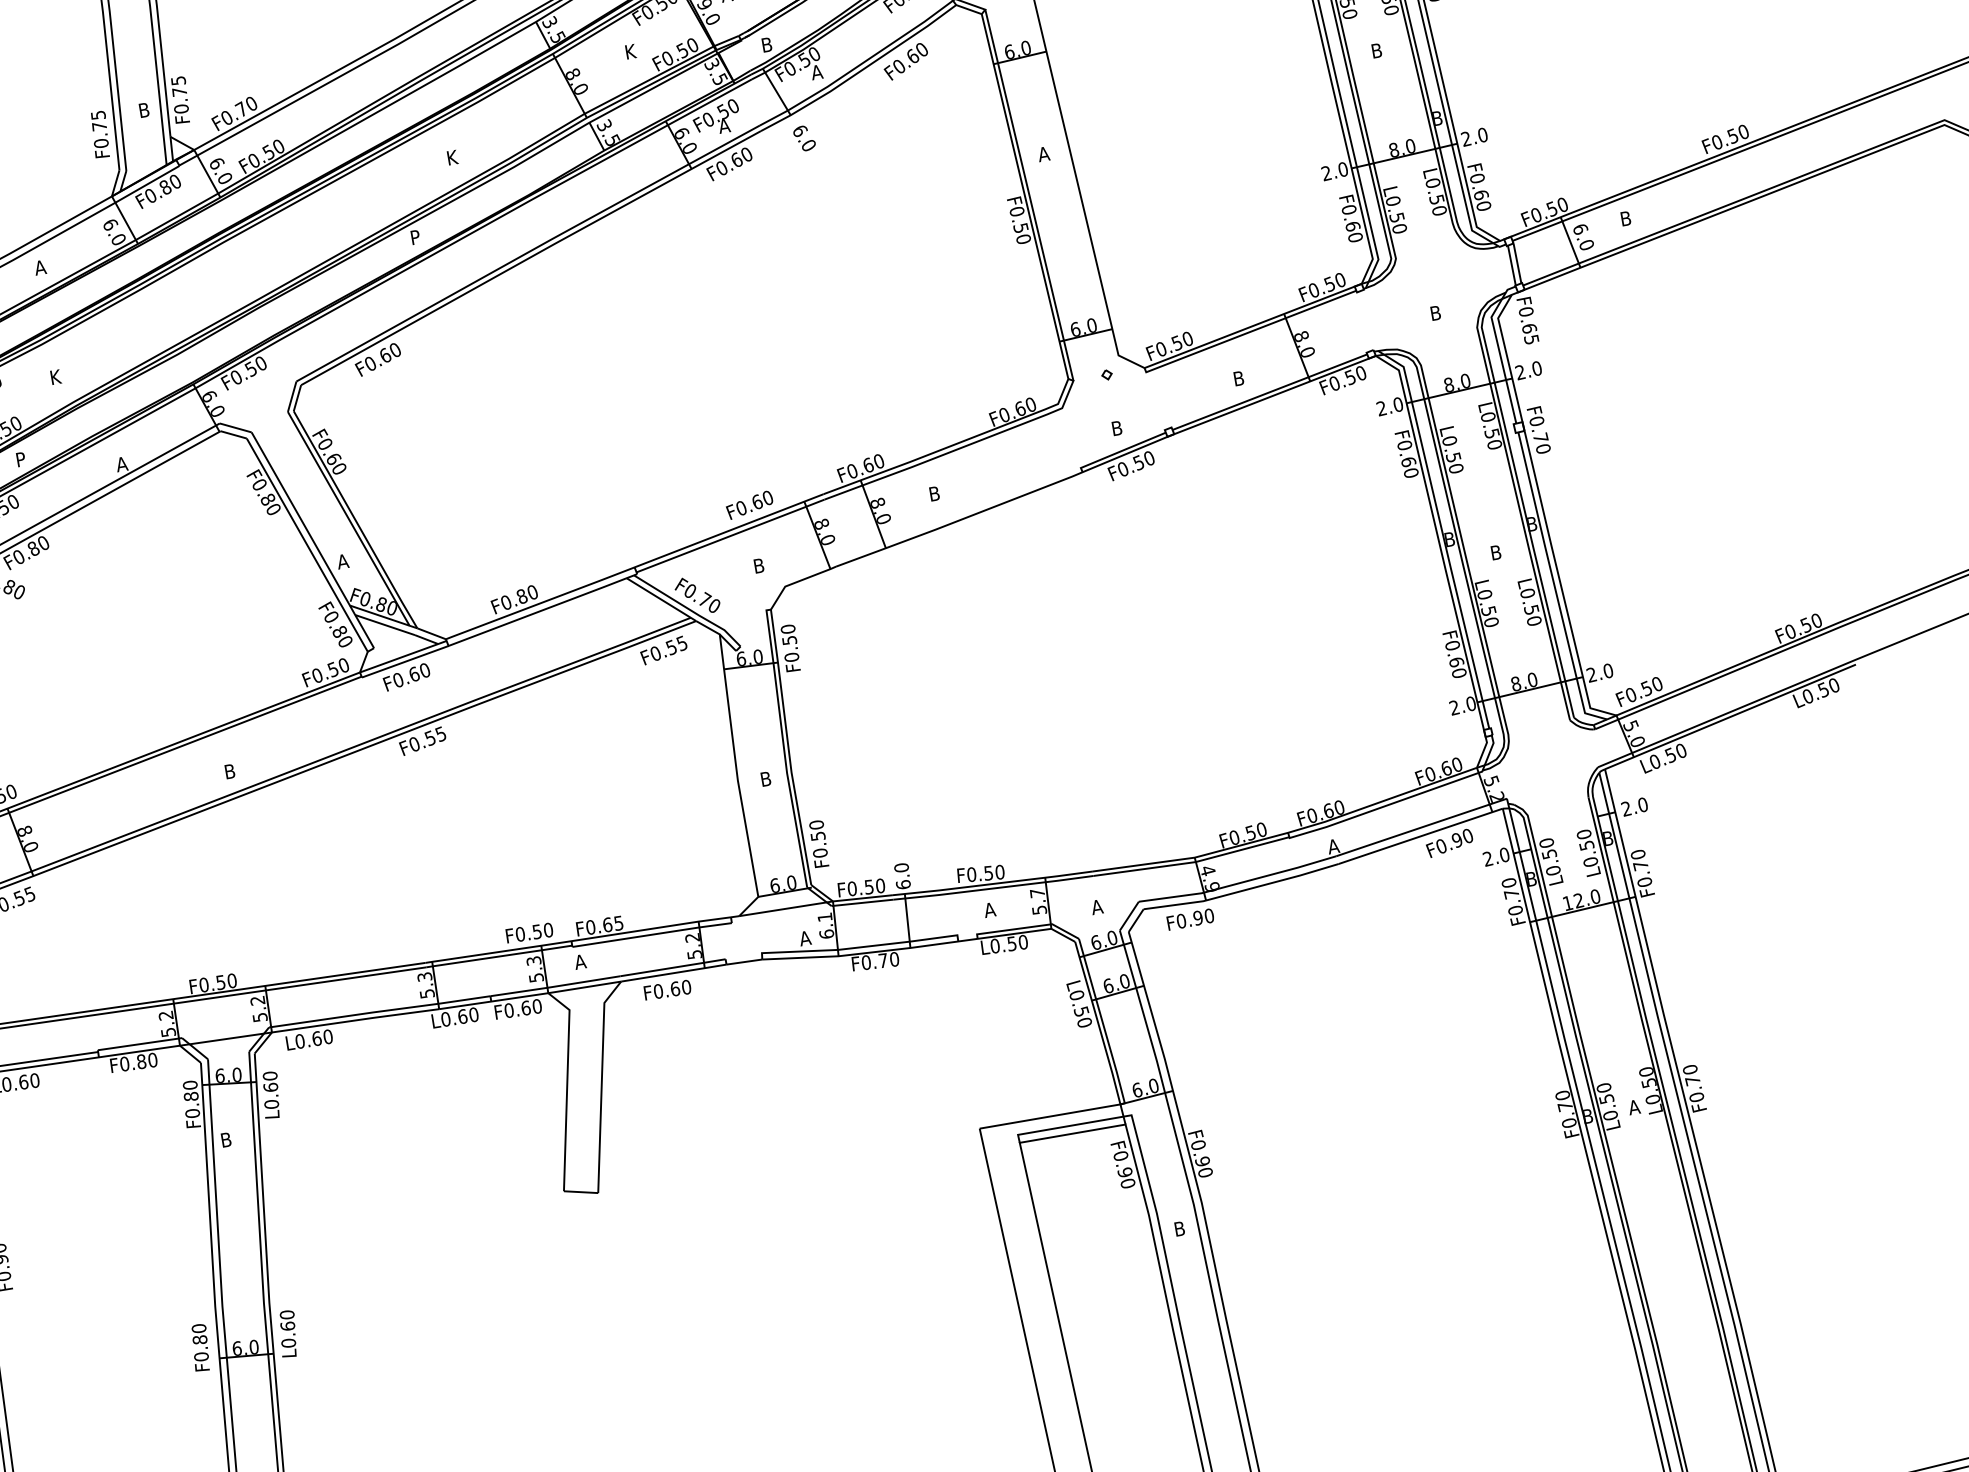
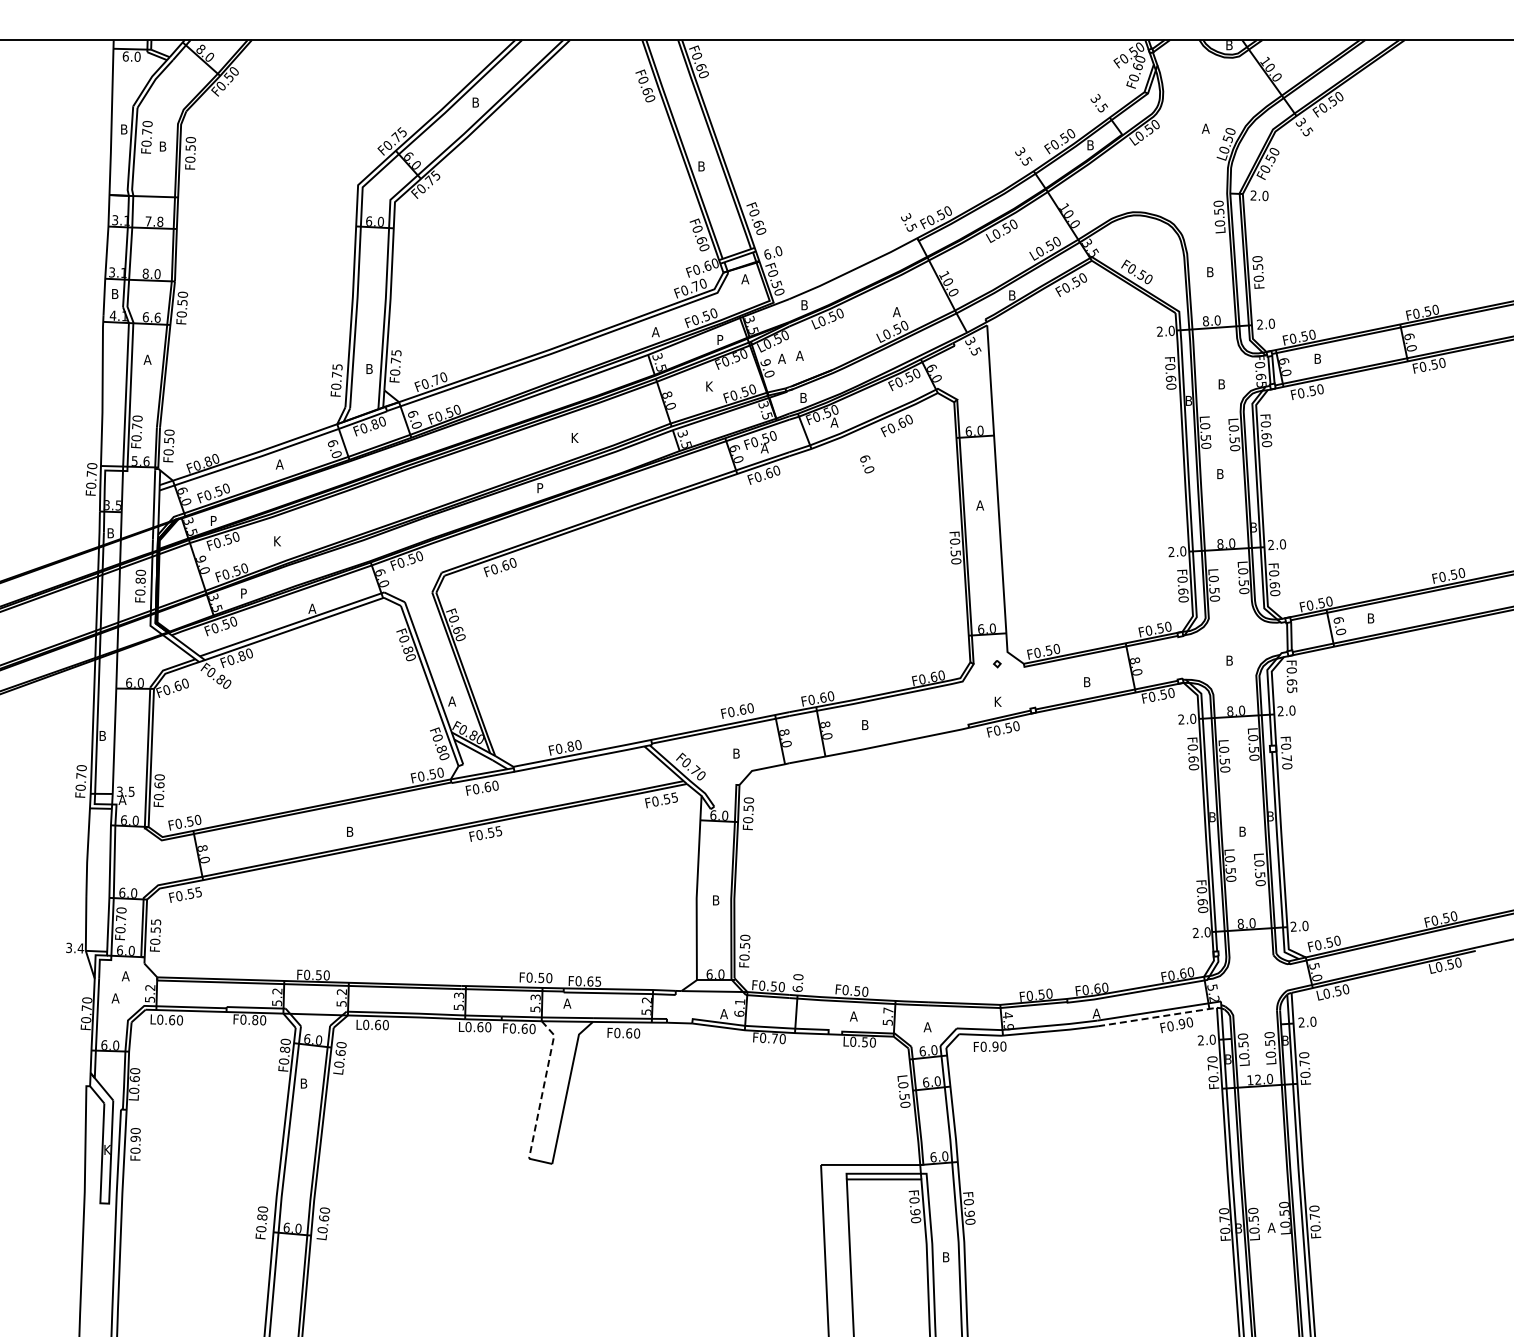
text: (804, 138) -> (867, 464), moved
text: (1117, 427) -> (998, 701), B -> K
line: (1421, 835) -> (1158, 1016), solid -> dashed
line: (567, 1086) -> (543, 1087), solid -> dashed

